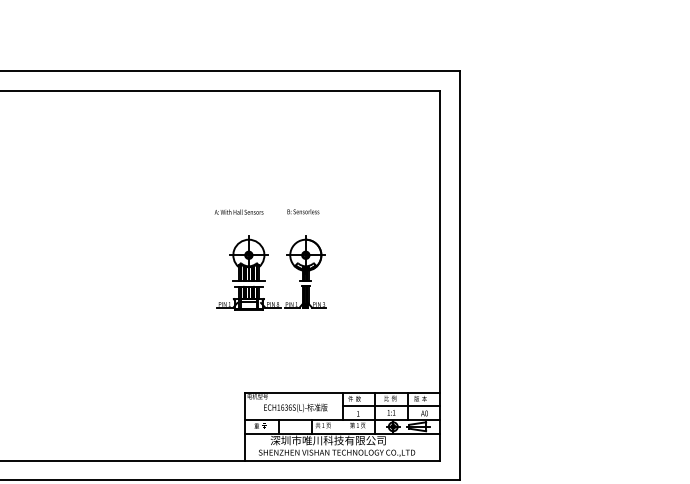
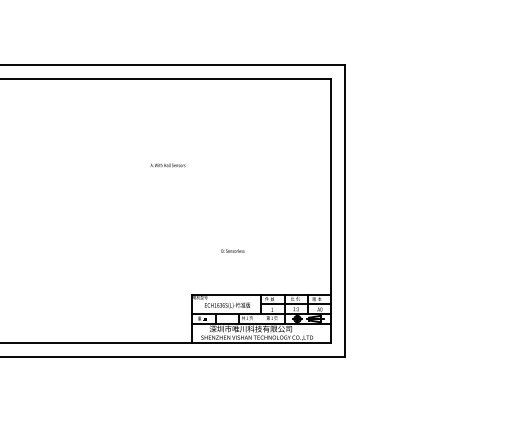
text: (302, 210) -> (232, 250), moved
text: (238, 212) -> (167, 165), moved
part: (264, 280) -> (205, 214), removed

